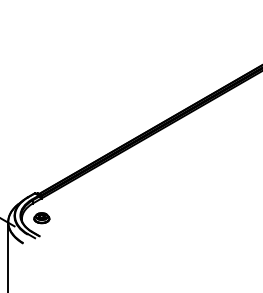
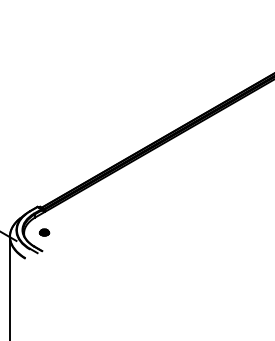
part: (41, 218) -> (44, 232), size x0.6

